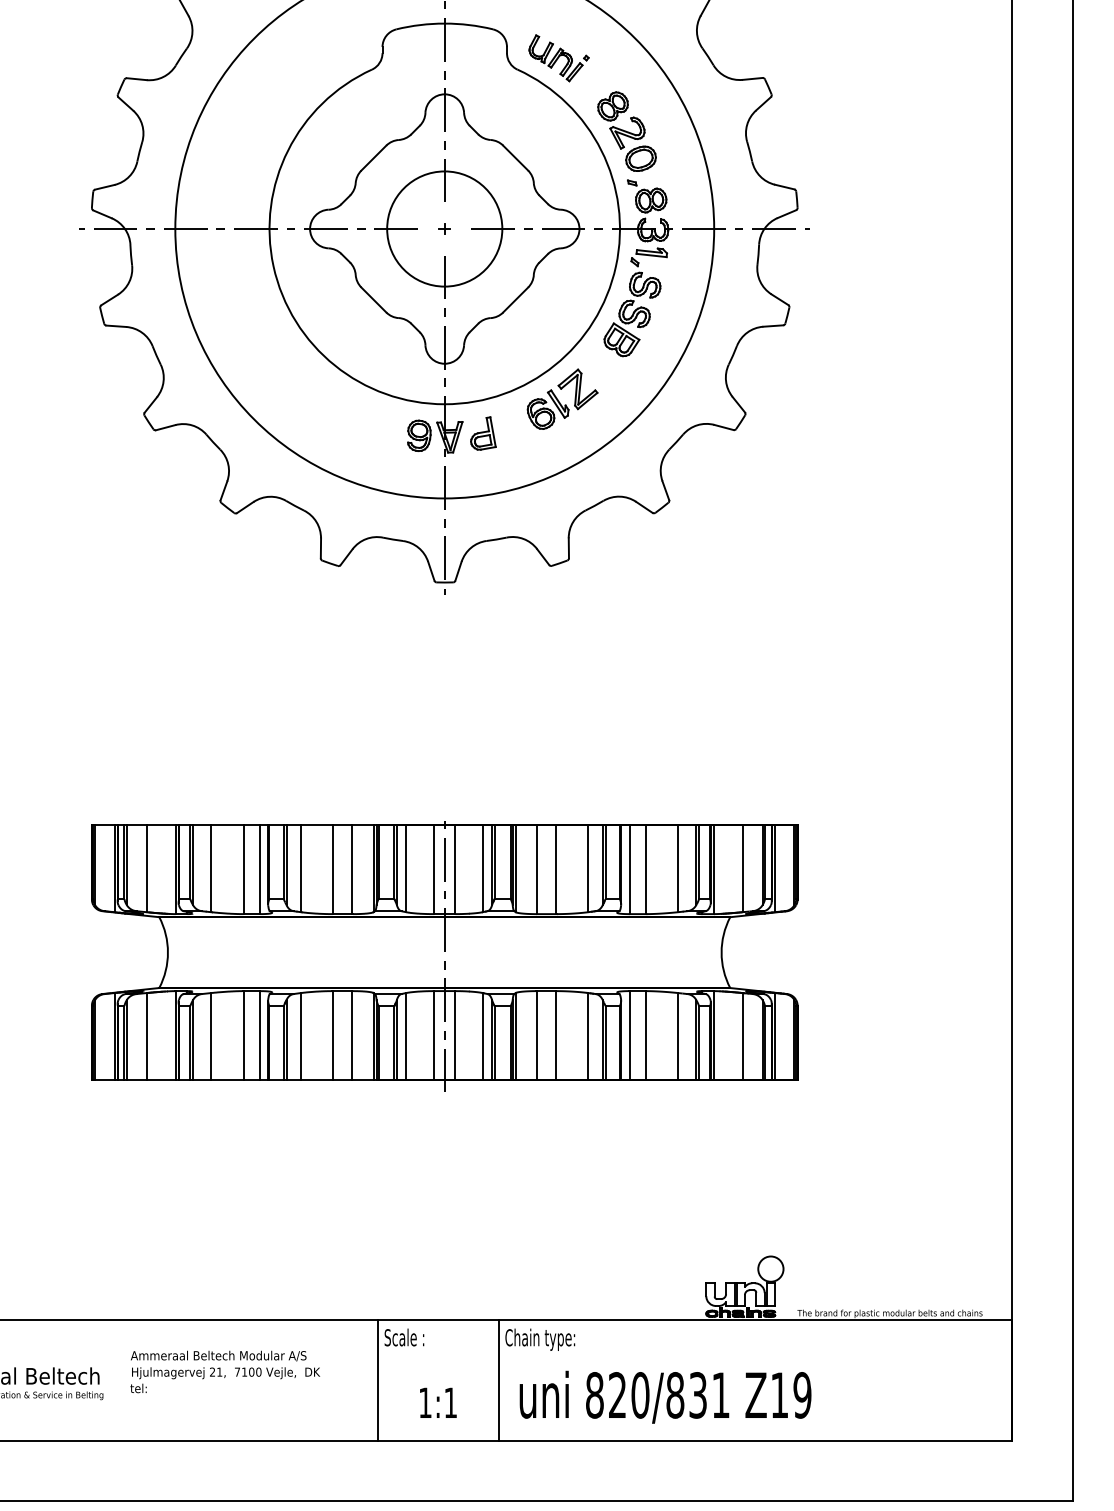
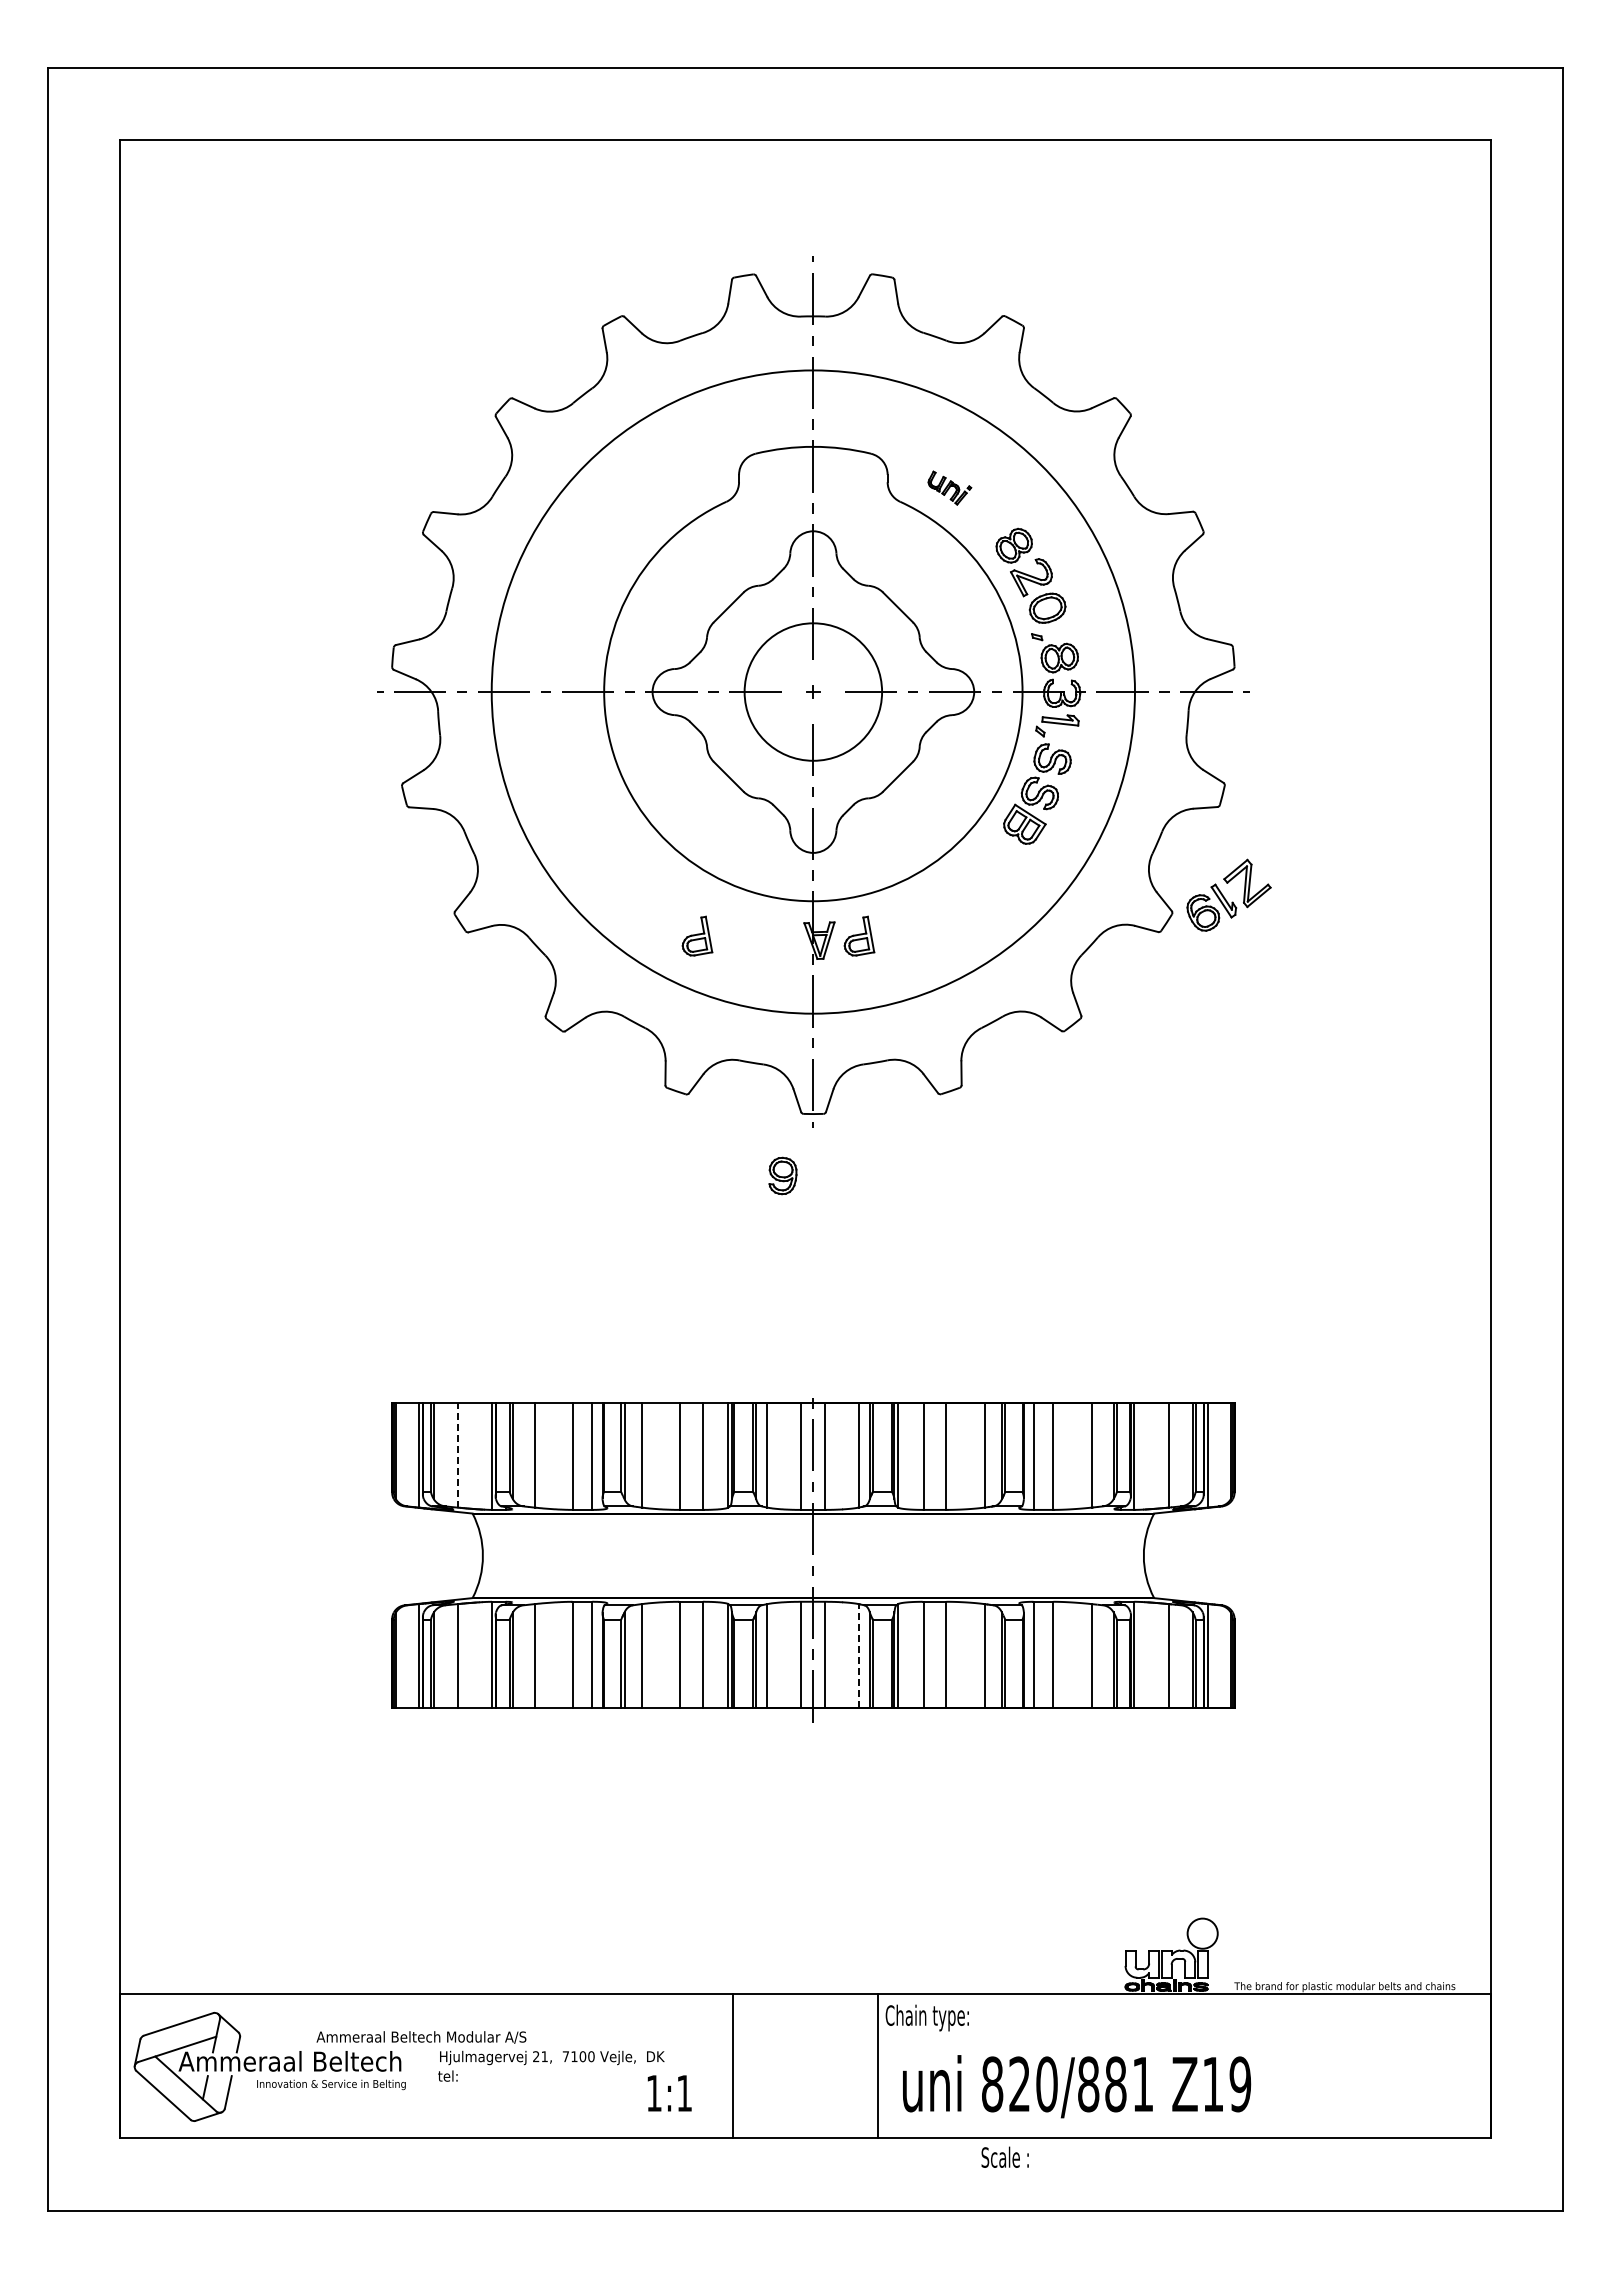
part: (558, 57) -> (949, 487), size x0.6
part: (562, 398) -> (1228, 894), moved
part: (347, 432) -> (697, 935), added
part: (418, 435) -> (782, 1175), moved
line: (146, 867) -> (457, 1454), solid -> dashed
line: (482, 1036) -> (858, 1655), solid -> dashed
text: (403, 1336) -> (1004, 2156), moved
text: (218, 1356) -> (421, 2037), moved
text: (697, 1395) -> (1115, 2084), 820/831 -> 820/881
text: (438, 1403) -> (669, 2093), moved

